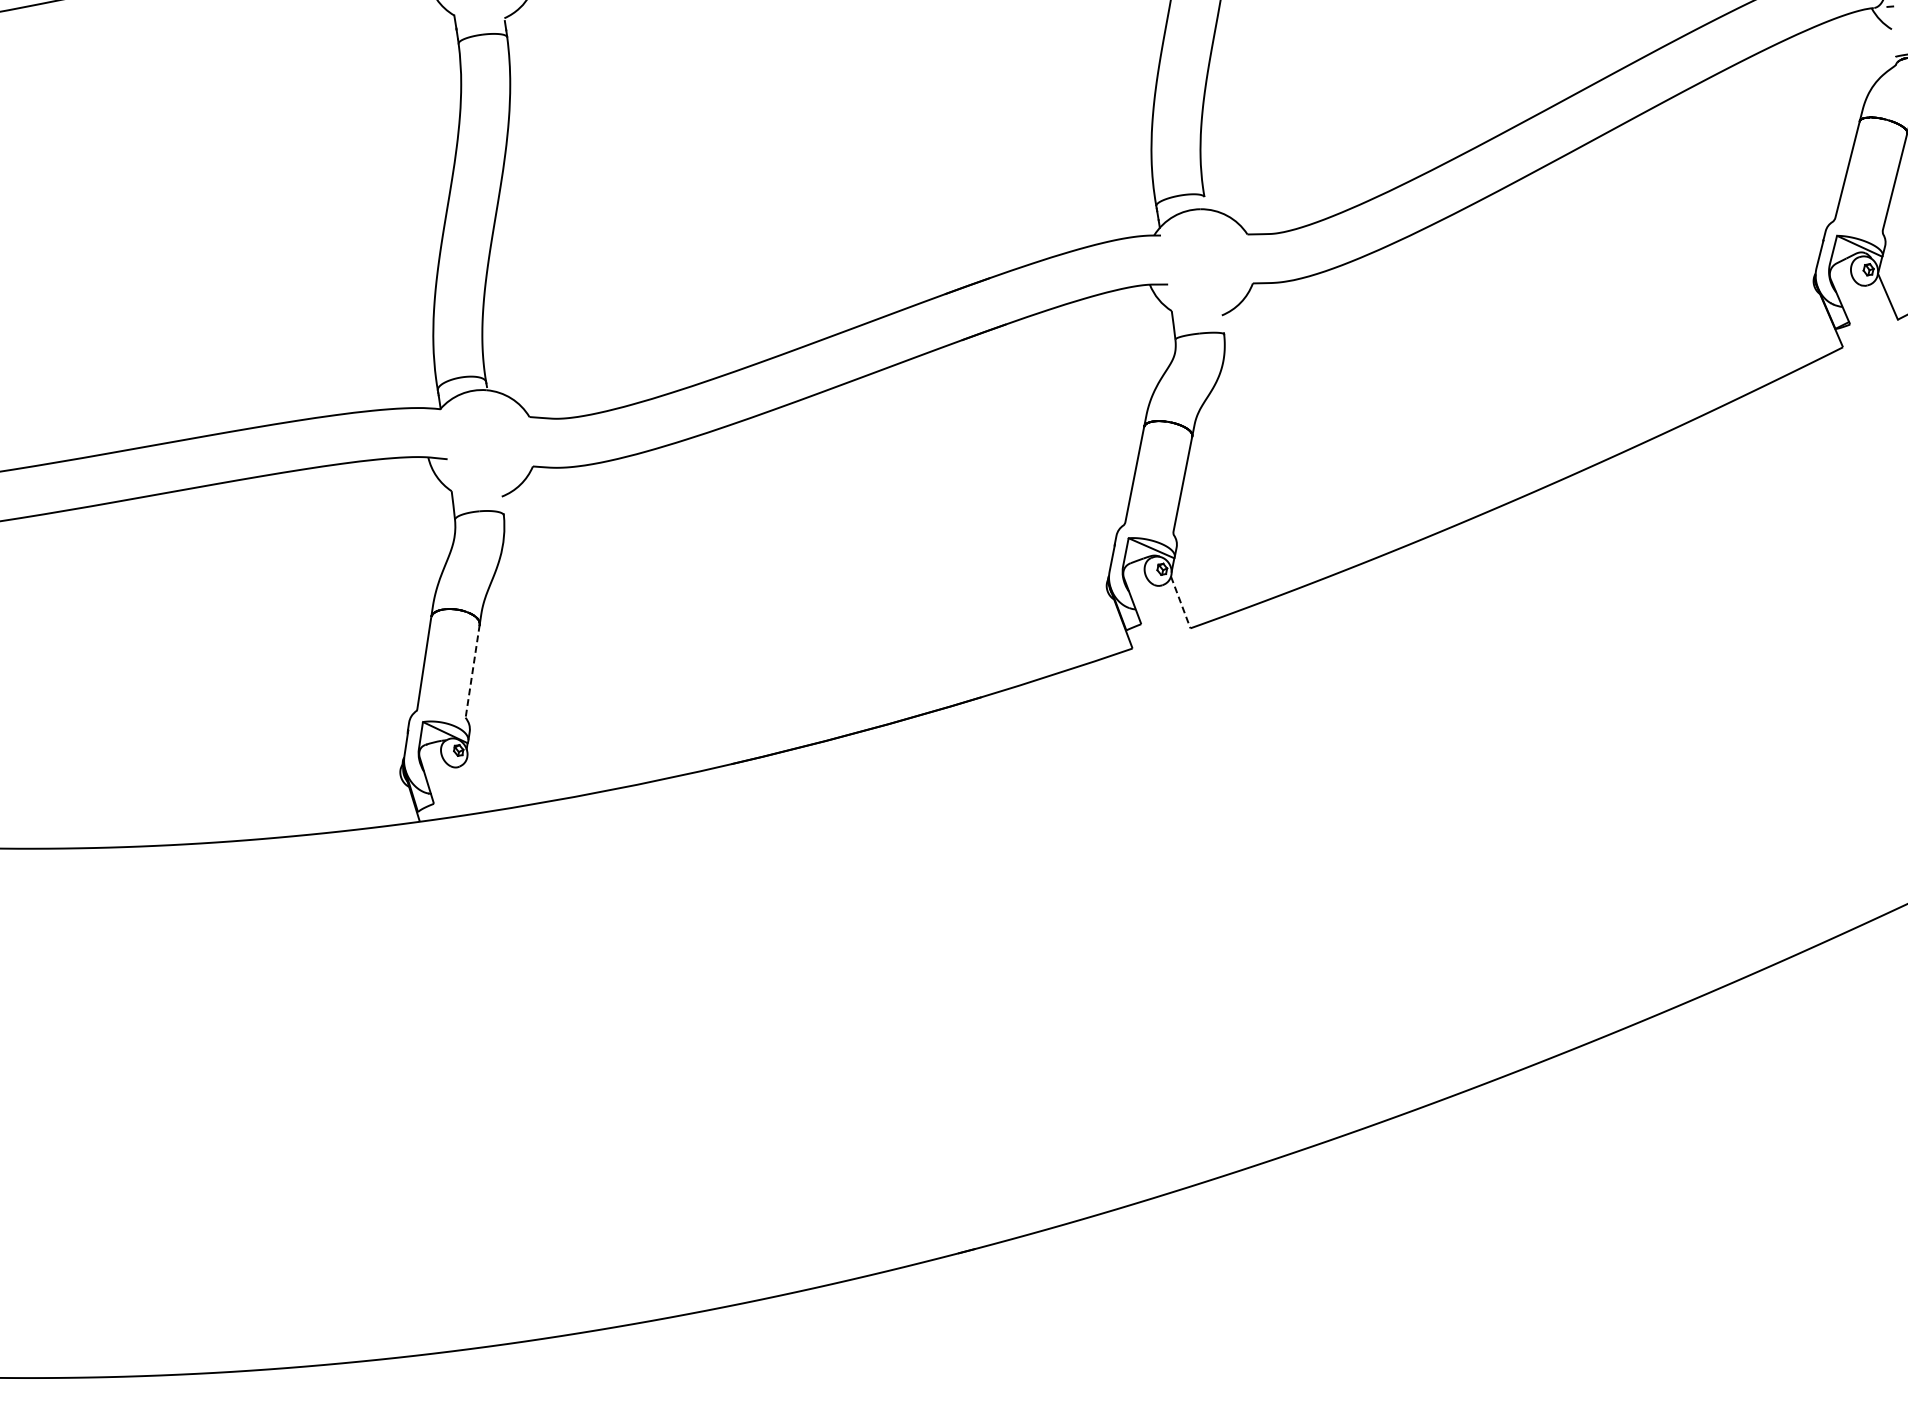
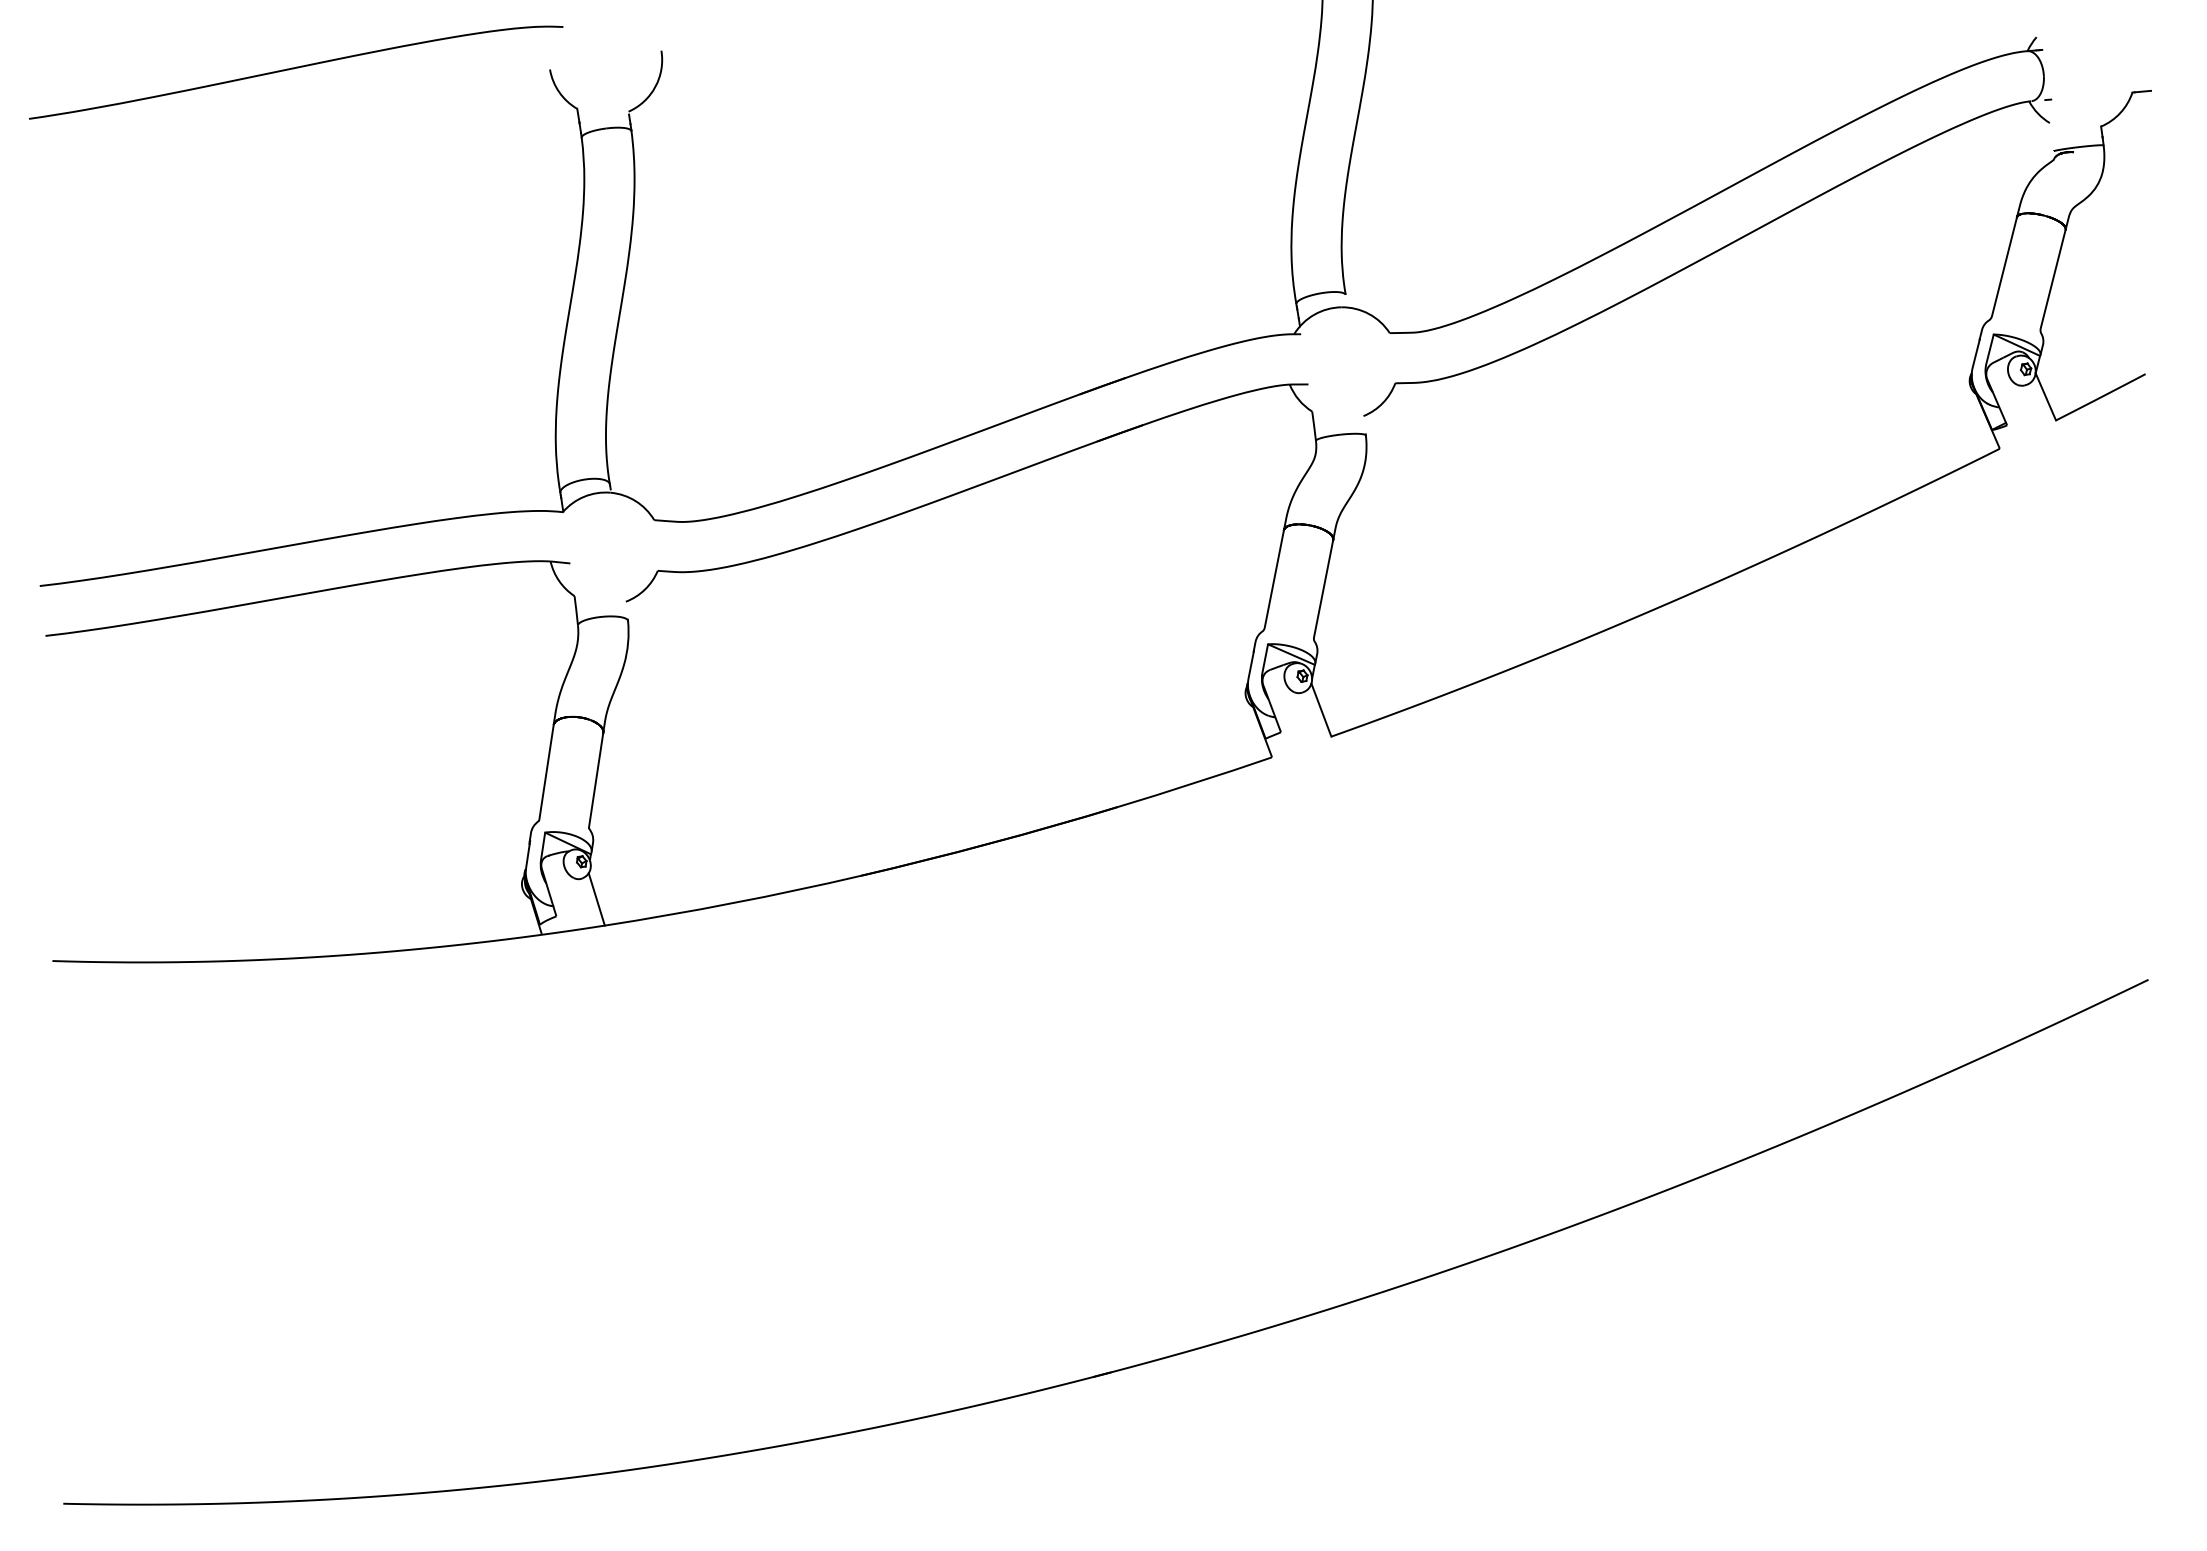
line: (1180, 602) -> (1321, 710), dashed -> solid
line: (472, 674) -> (595, 783), dashed -> solid
line: (473, 787) -> (596, 899), added

